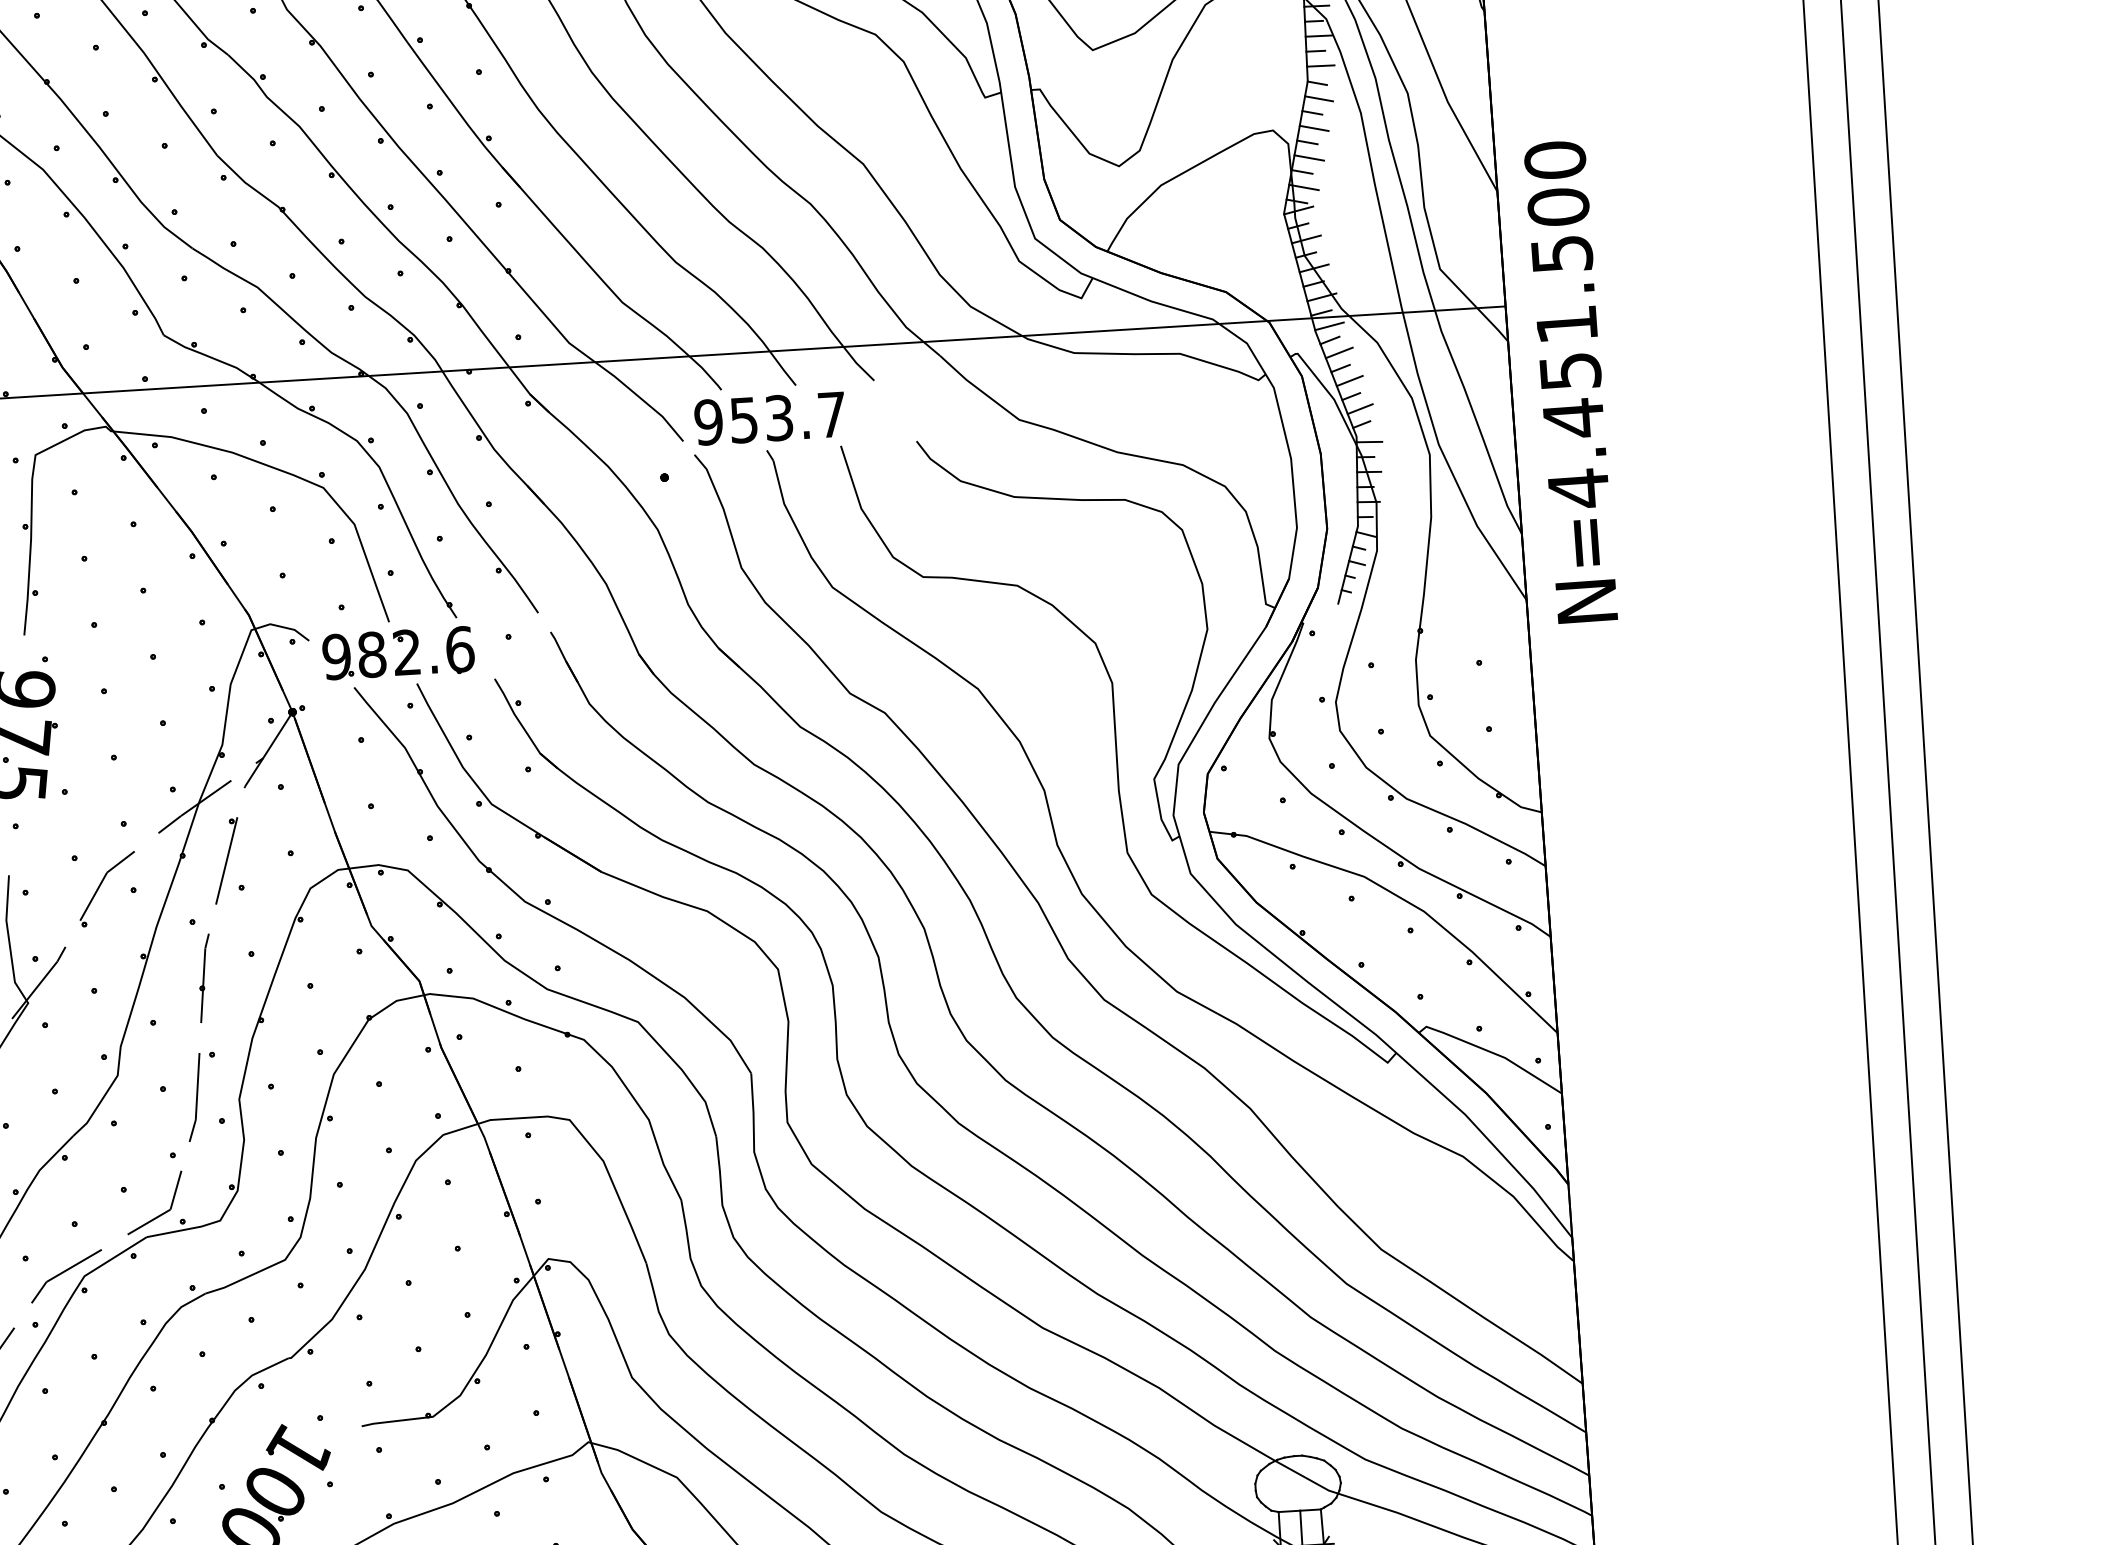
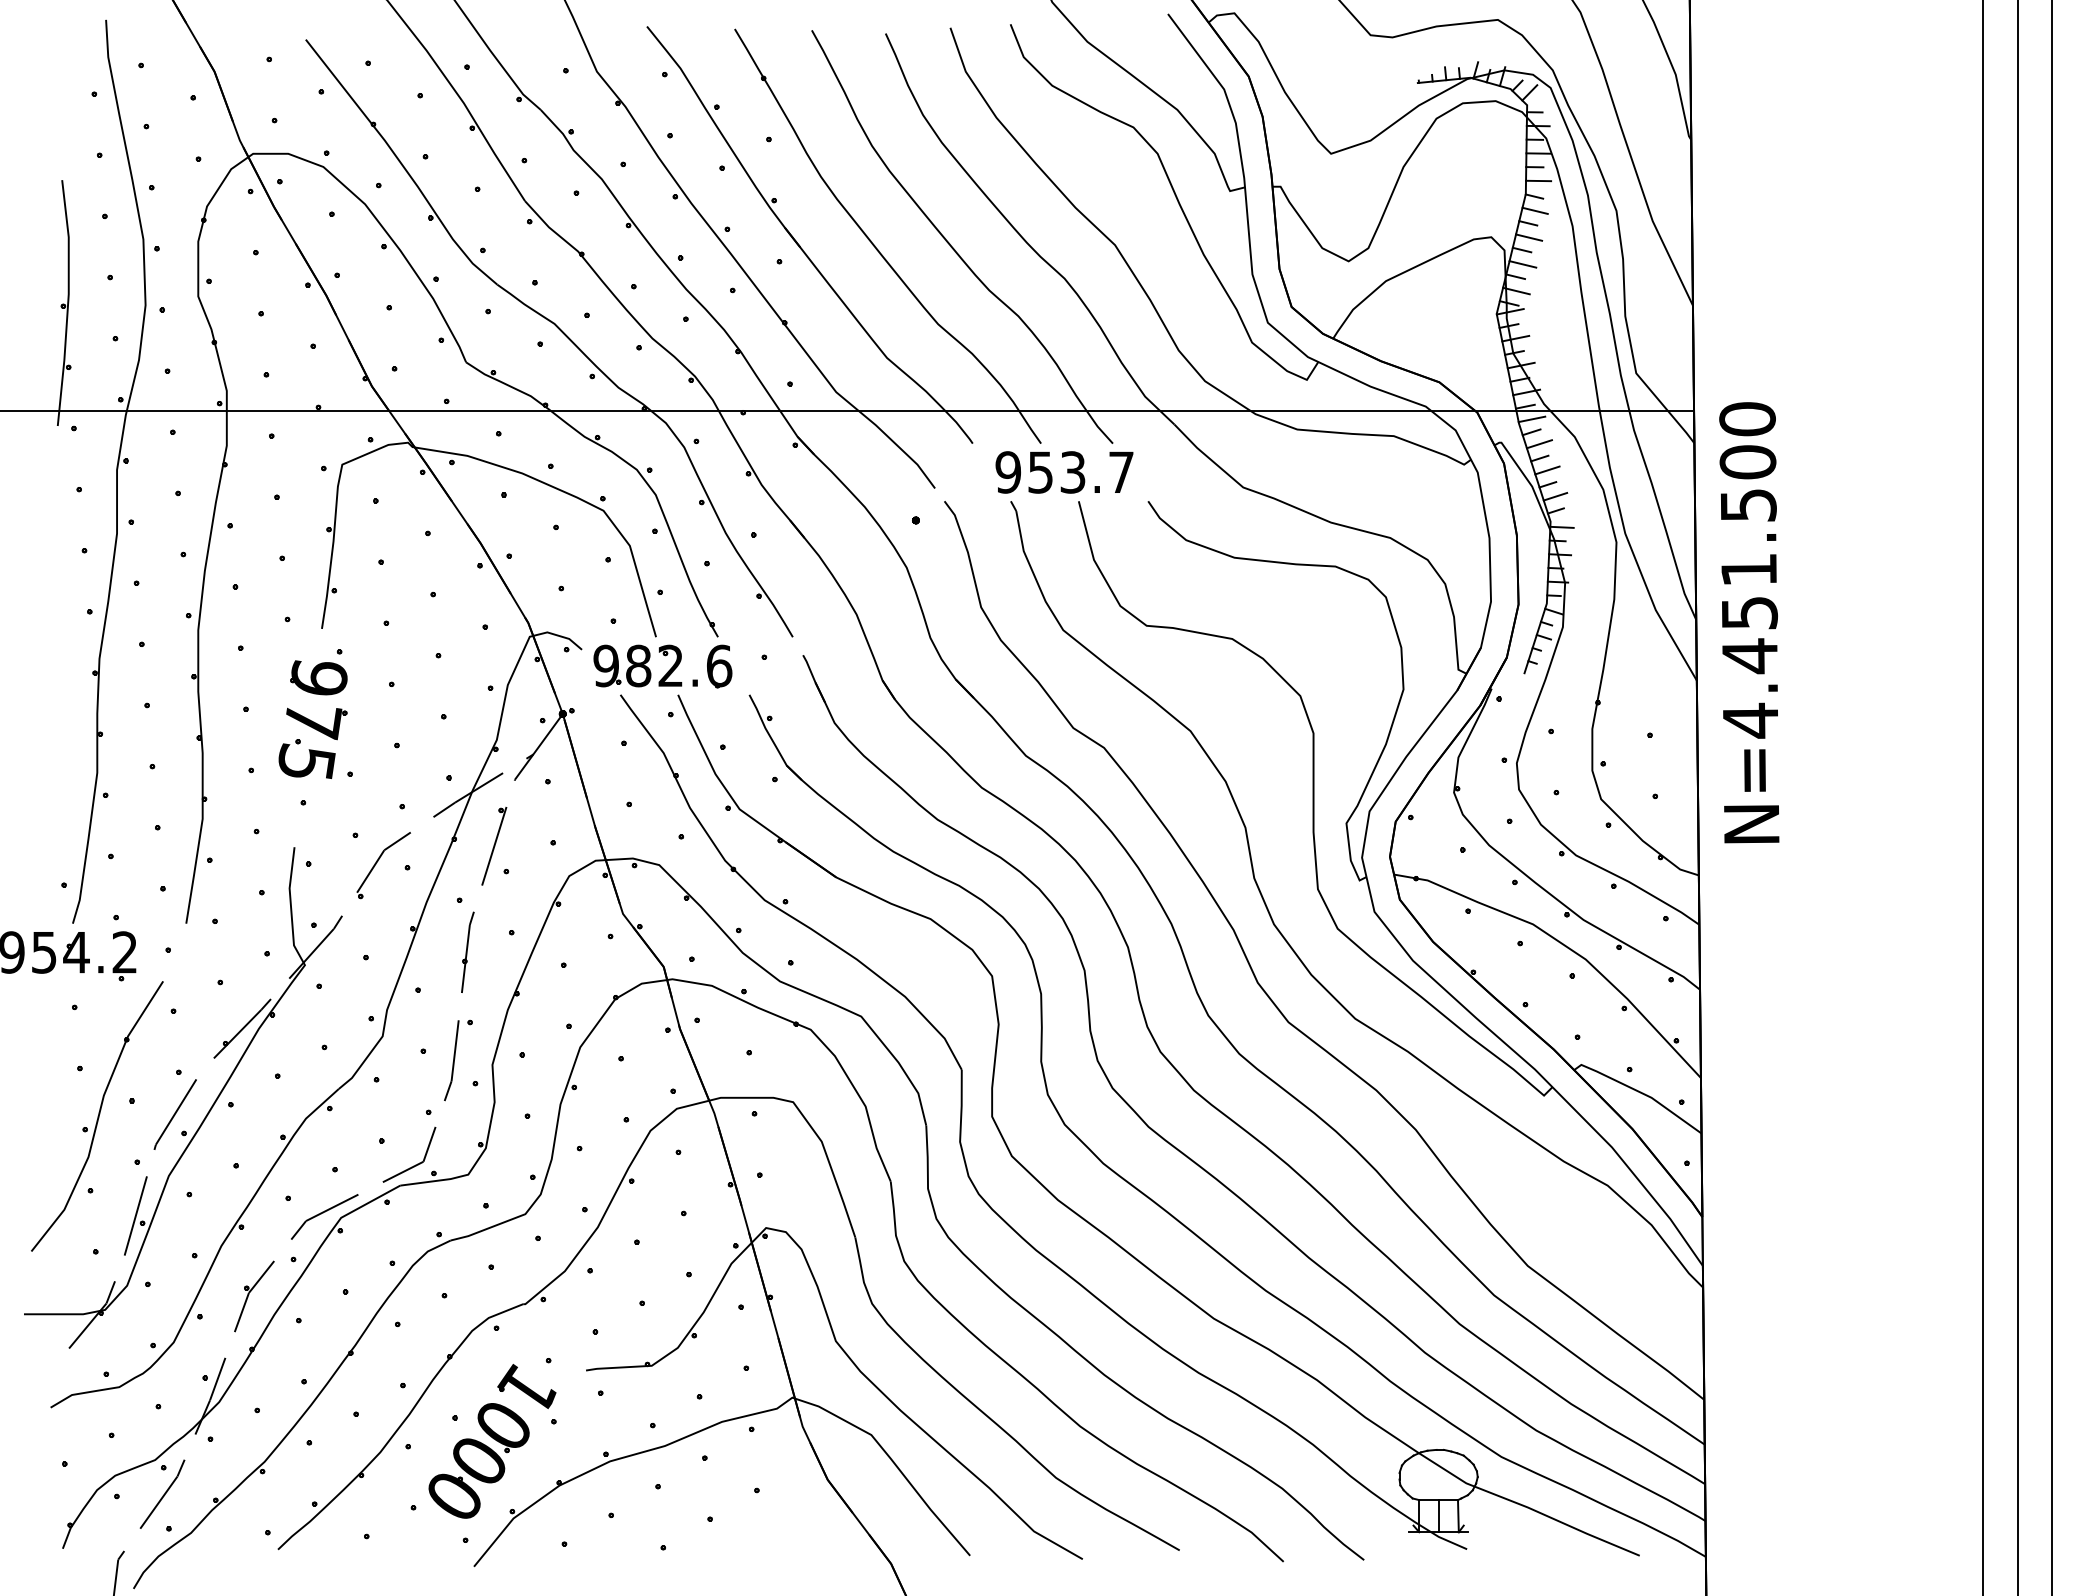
text: (1570, 381) -> (1749, 622), moved
text: (769, 418) -> (1064, 472), moved

